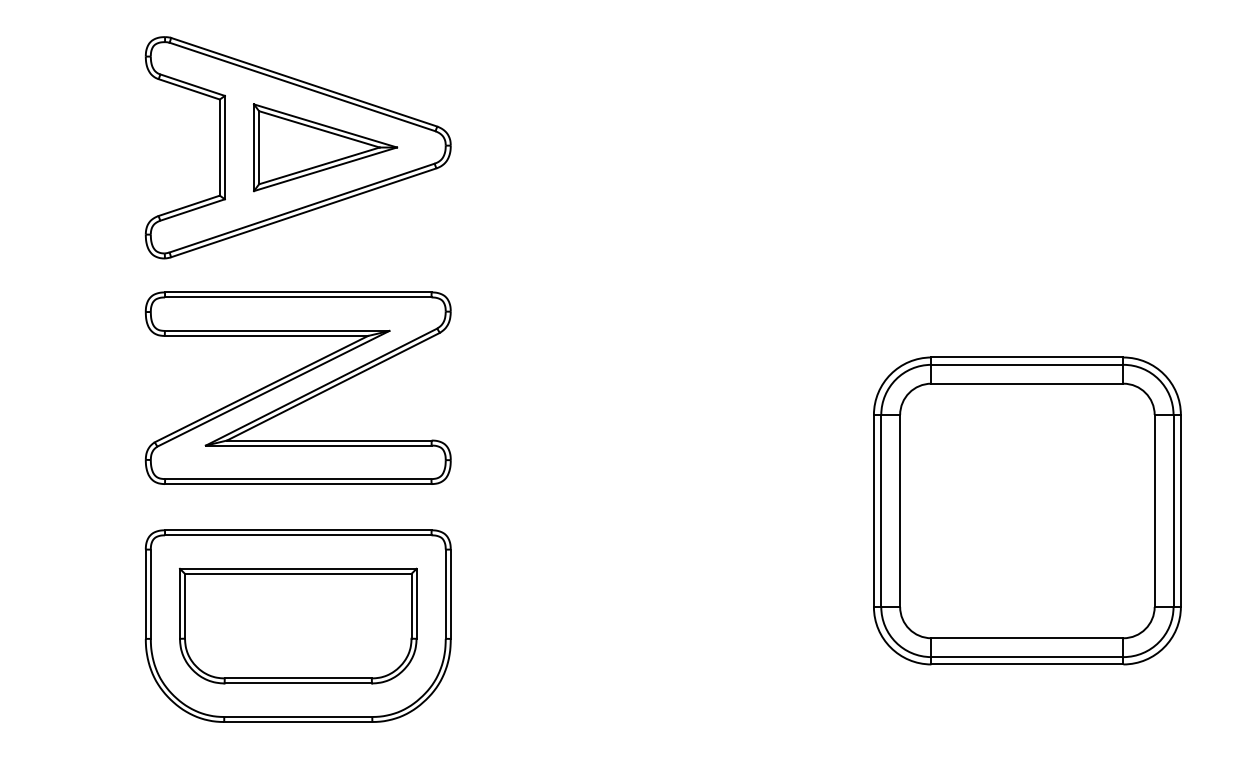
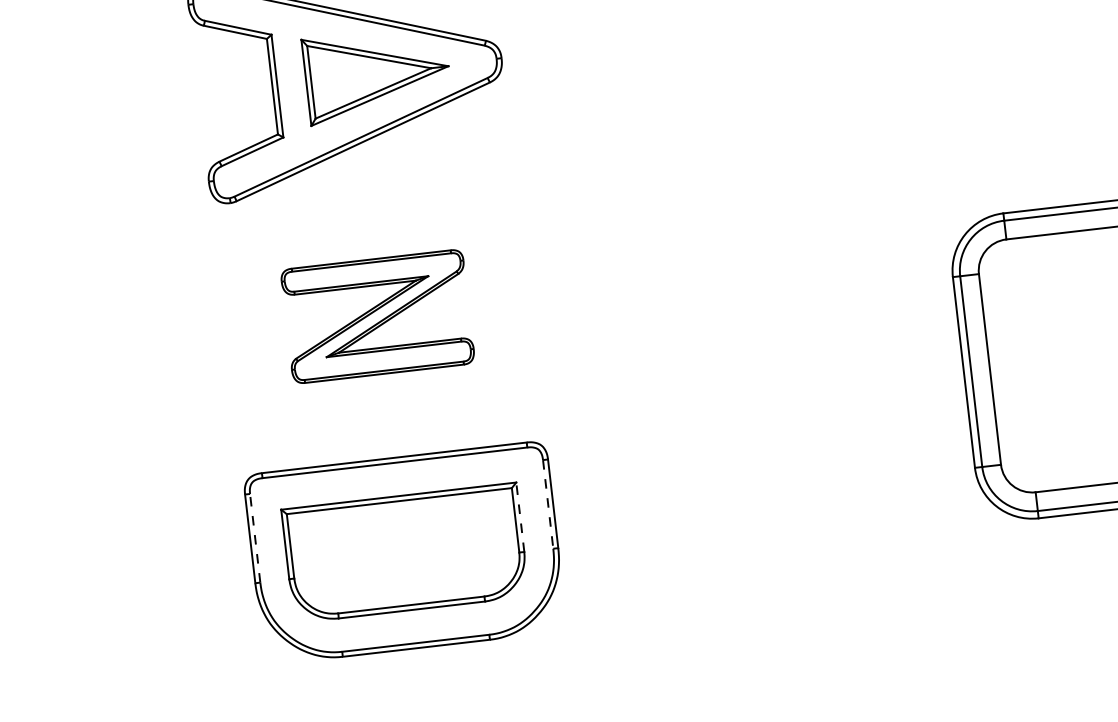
part: (297, 387) -> (377, 316), size x0.6
line: (150, 594) -> (254, 538), solid -> dashed
line: (445, 594) -> (547, 504), solid -> dashed
line: (416, 603) -> (520, 516), solid -> dashed

